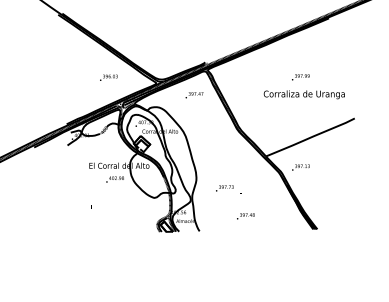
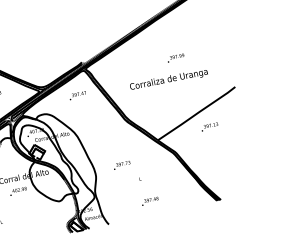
text: (303, 94) -> (168, 79), moved
text: (300, 167) -> (209, 127), moved
text: (224, 188) -> (121, 165), moved

